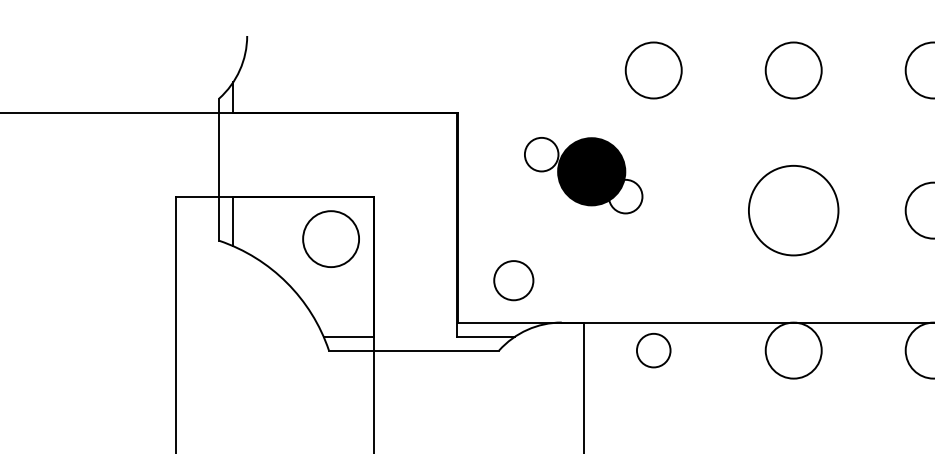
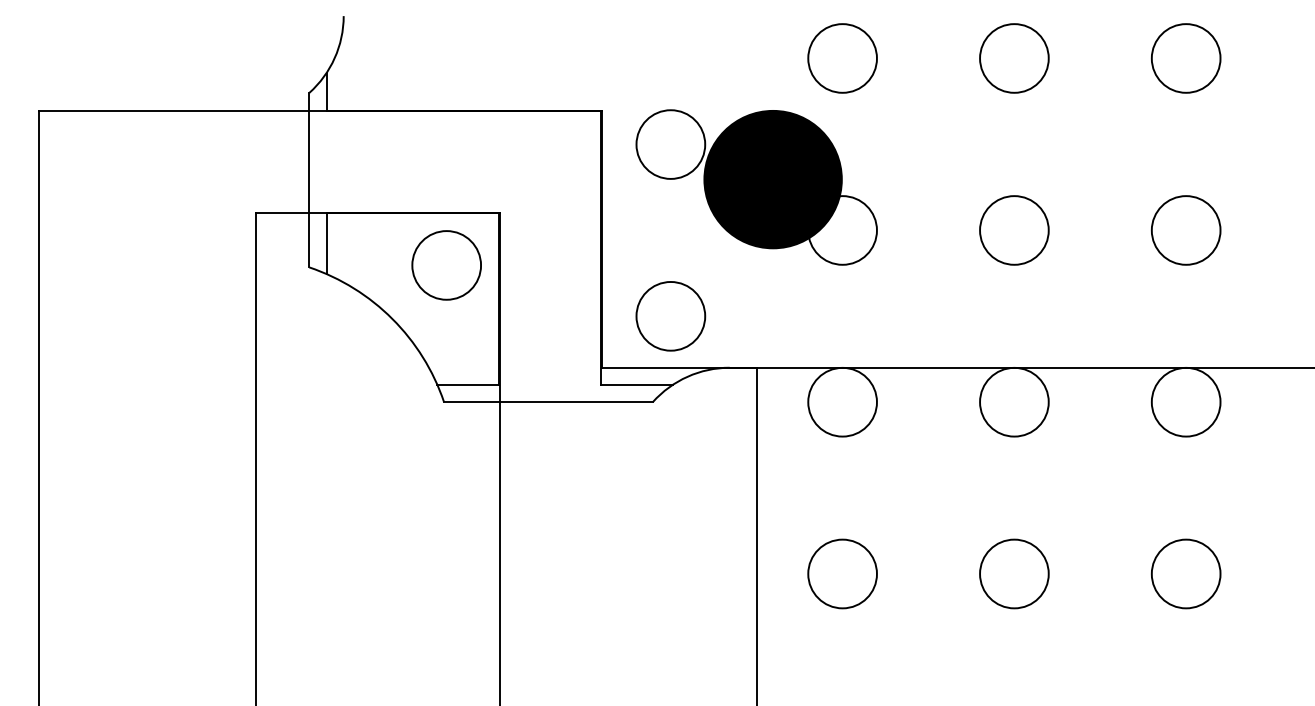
part: (583, 175) -> (756, 187), size x1.67
circle: (793, 210) -> (1014, 230), size x0.62
circle: (513, 280) -> (670, 316), size x1.43
circle: (653, 350) -> (842, 401), size x1.67

